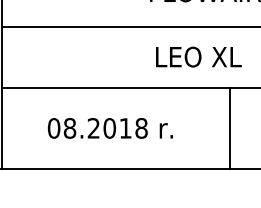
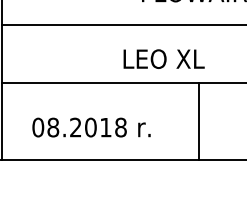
text: (198, 56) -> (163, 58), moved
line: (229, 127) -> (198, 120), moved
text: (110, 128) -> (91, 127), moved

